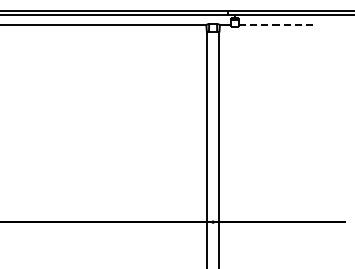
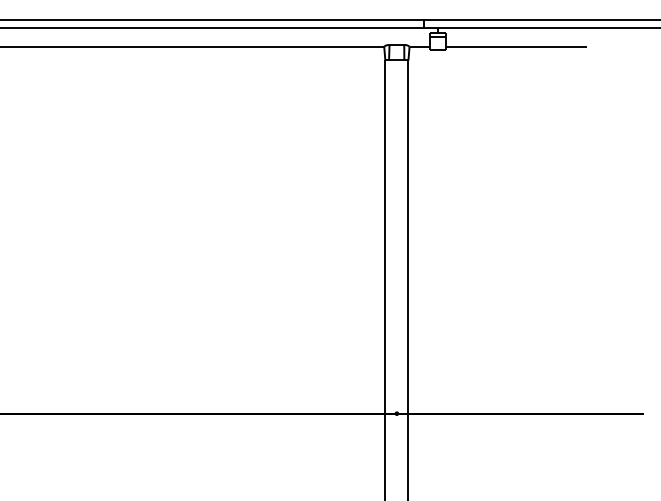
line: (277, 25) -> (516, 47), dashed -> solid

